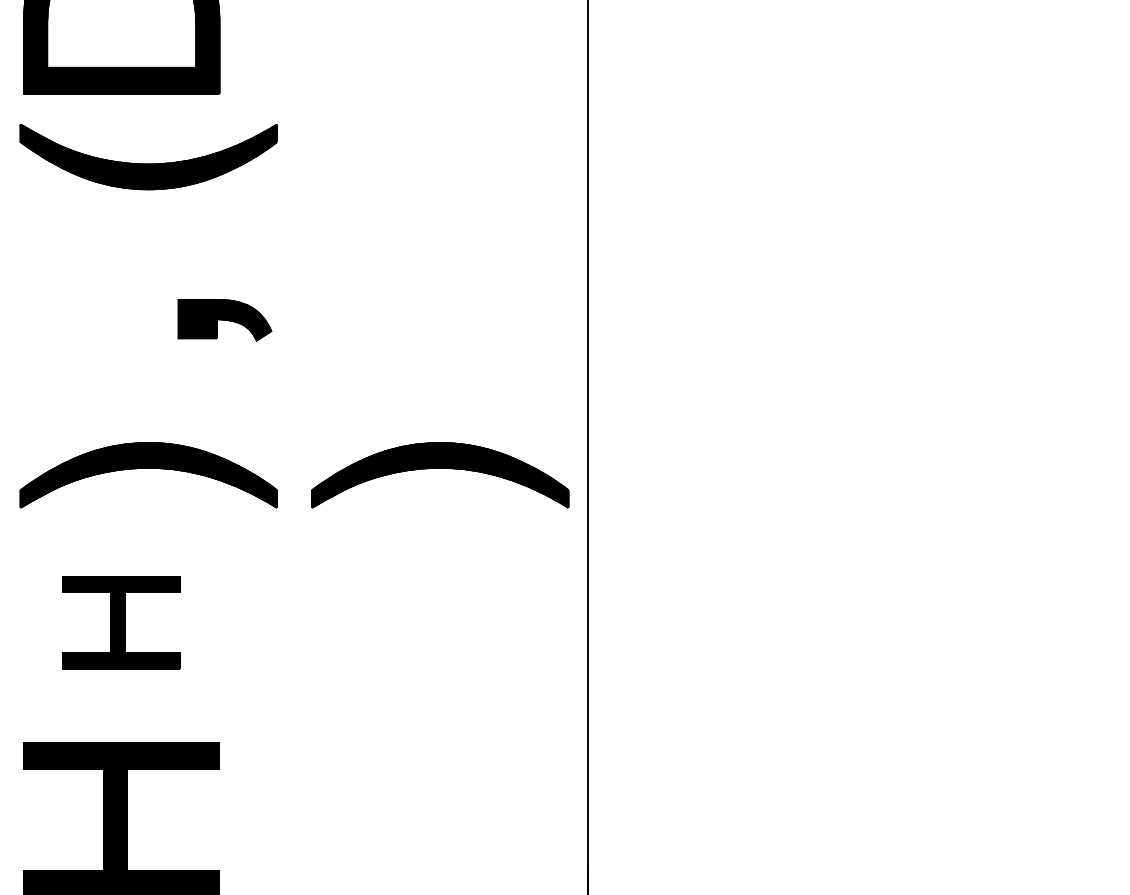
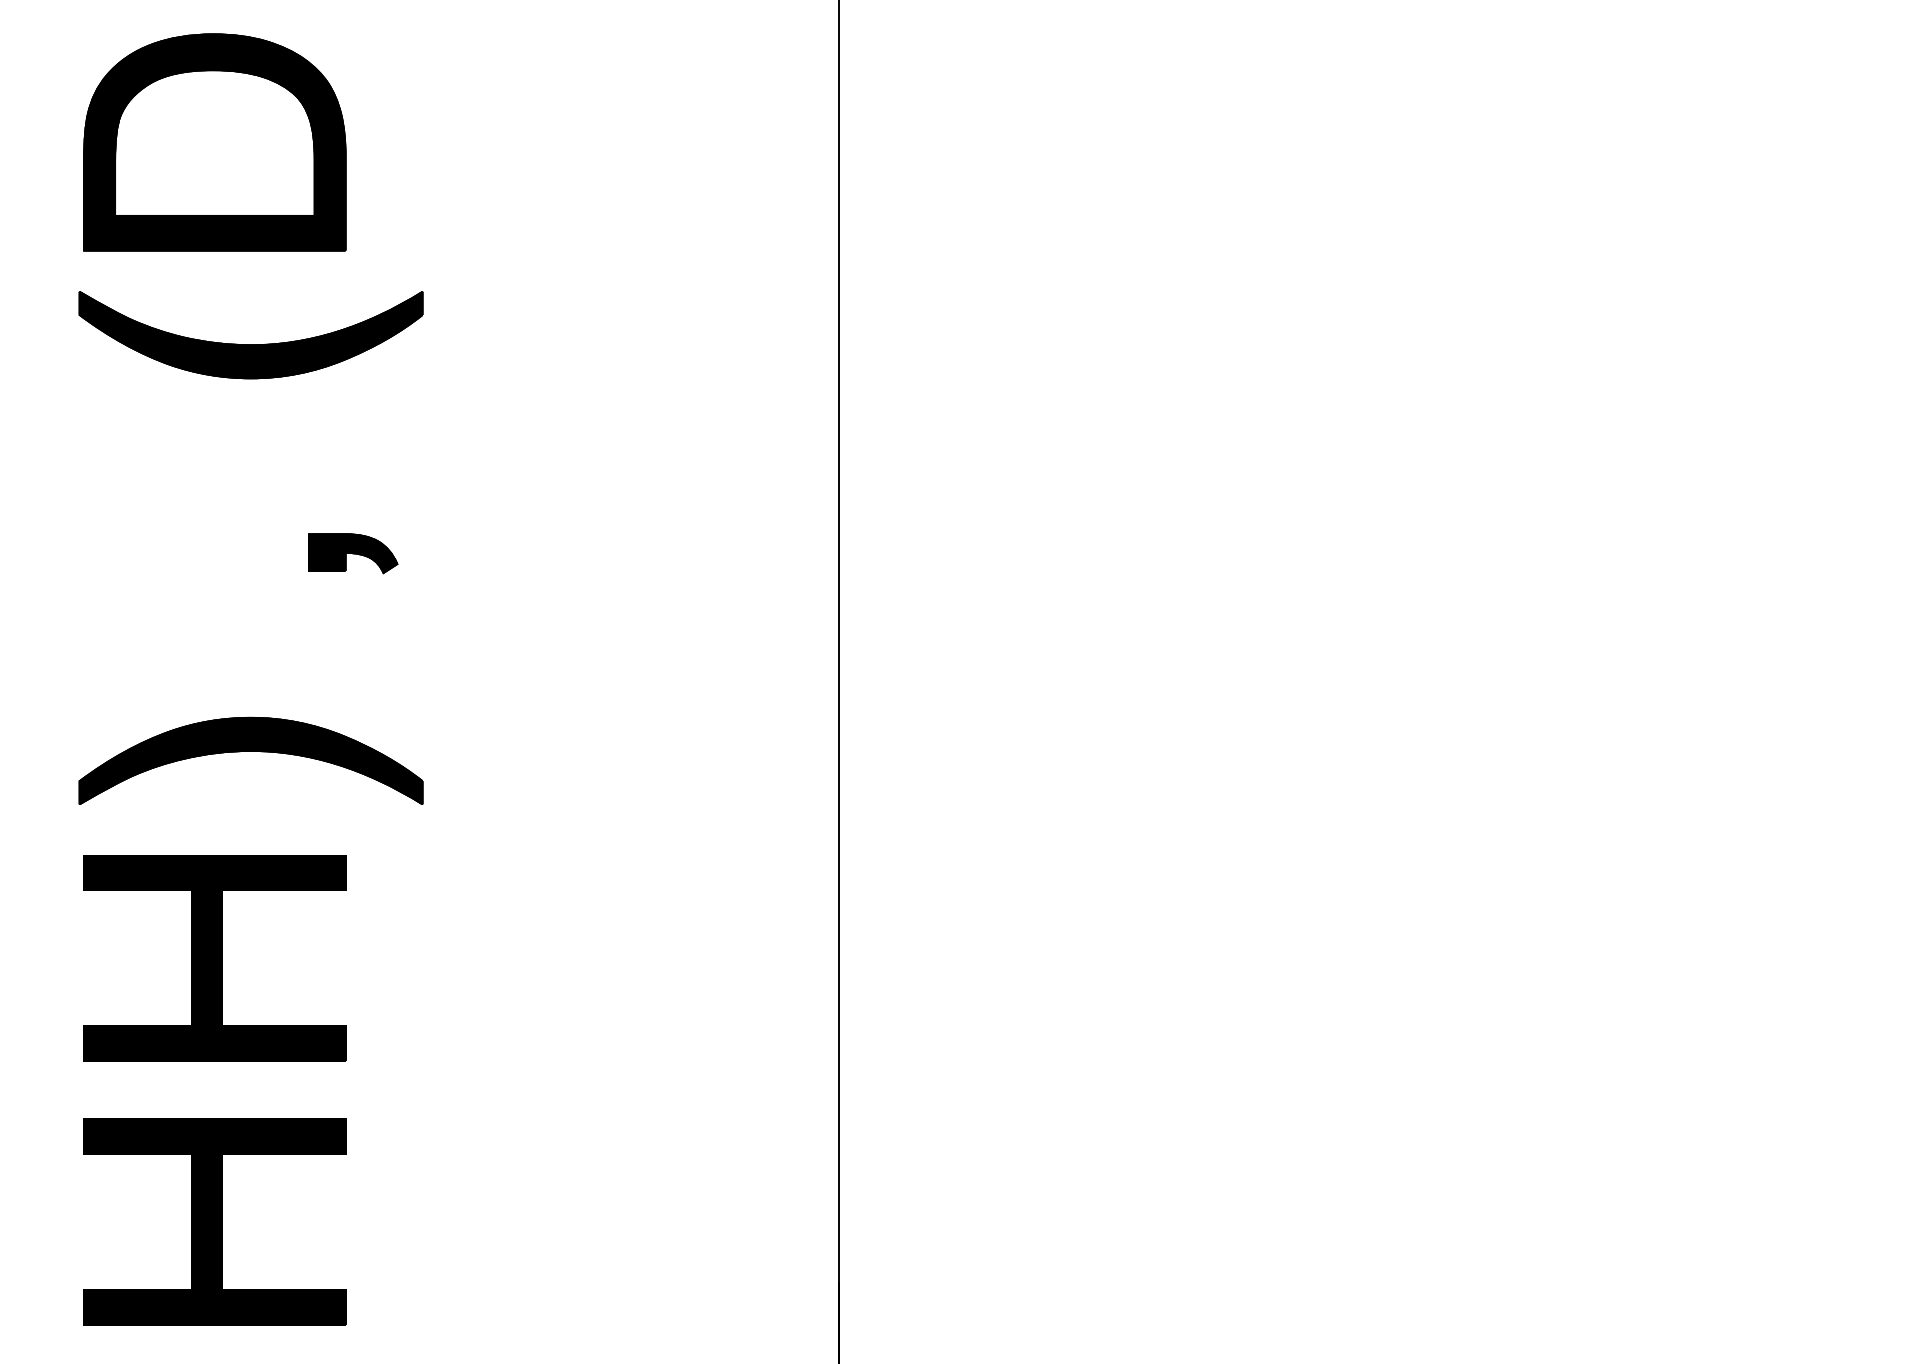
part: (225, 320) -> (353, 553), size x0.71
part: (439, 468) -> (640, 751), removed
part: (121, 622) -> (214, 958), size x1.67

